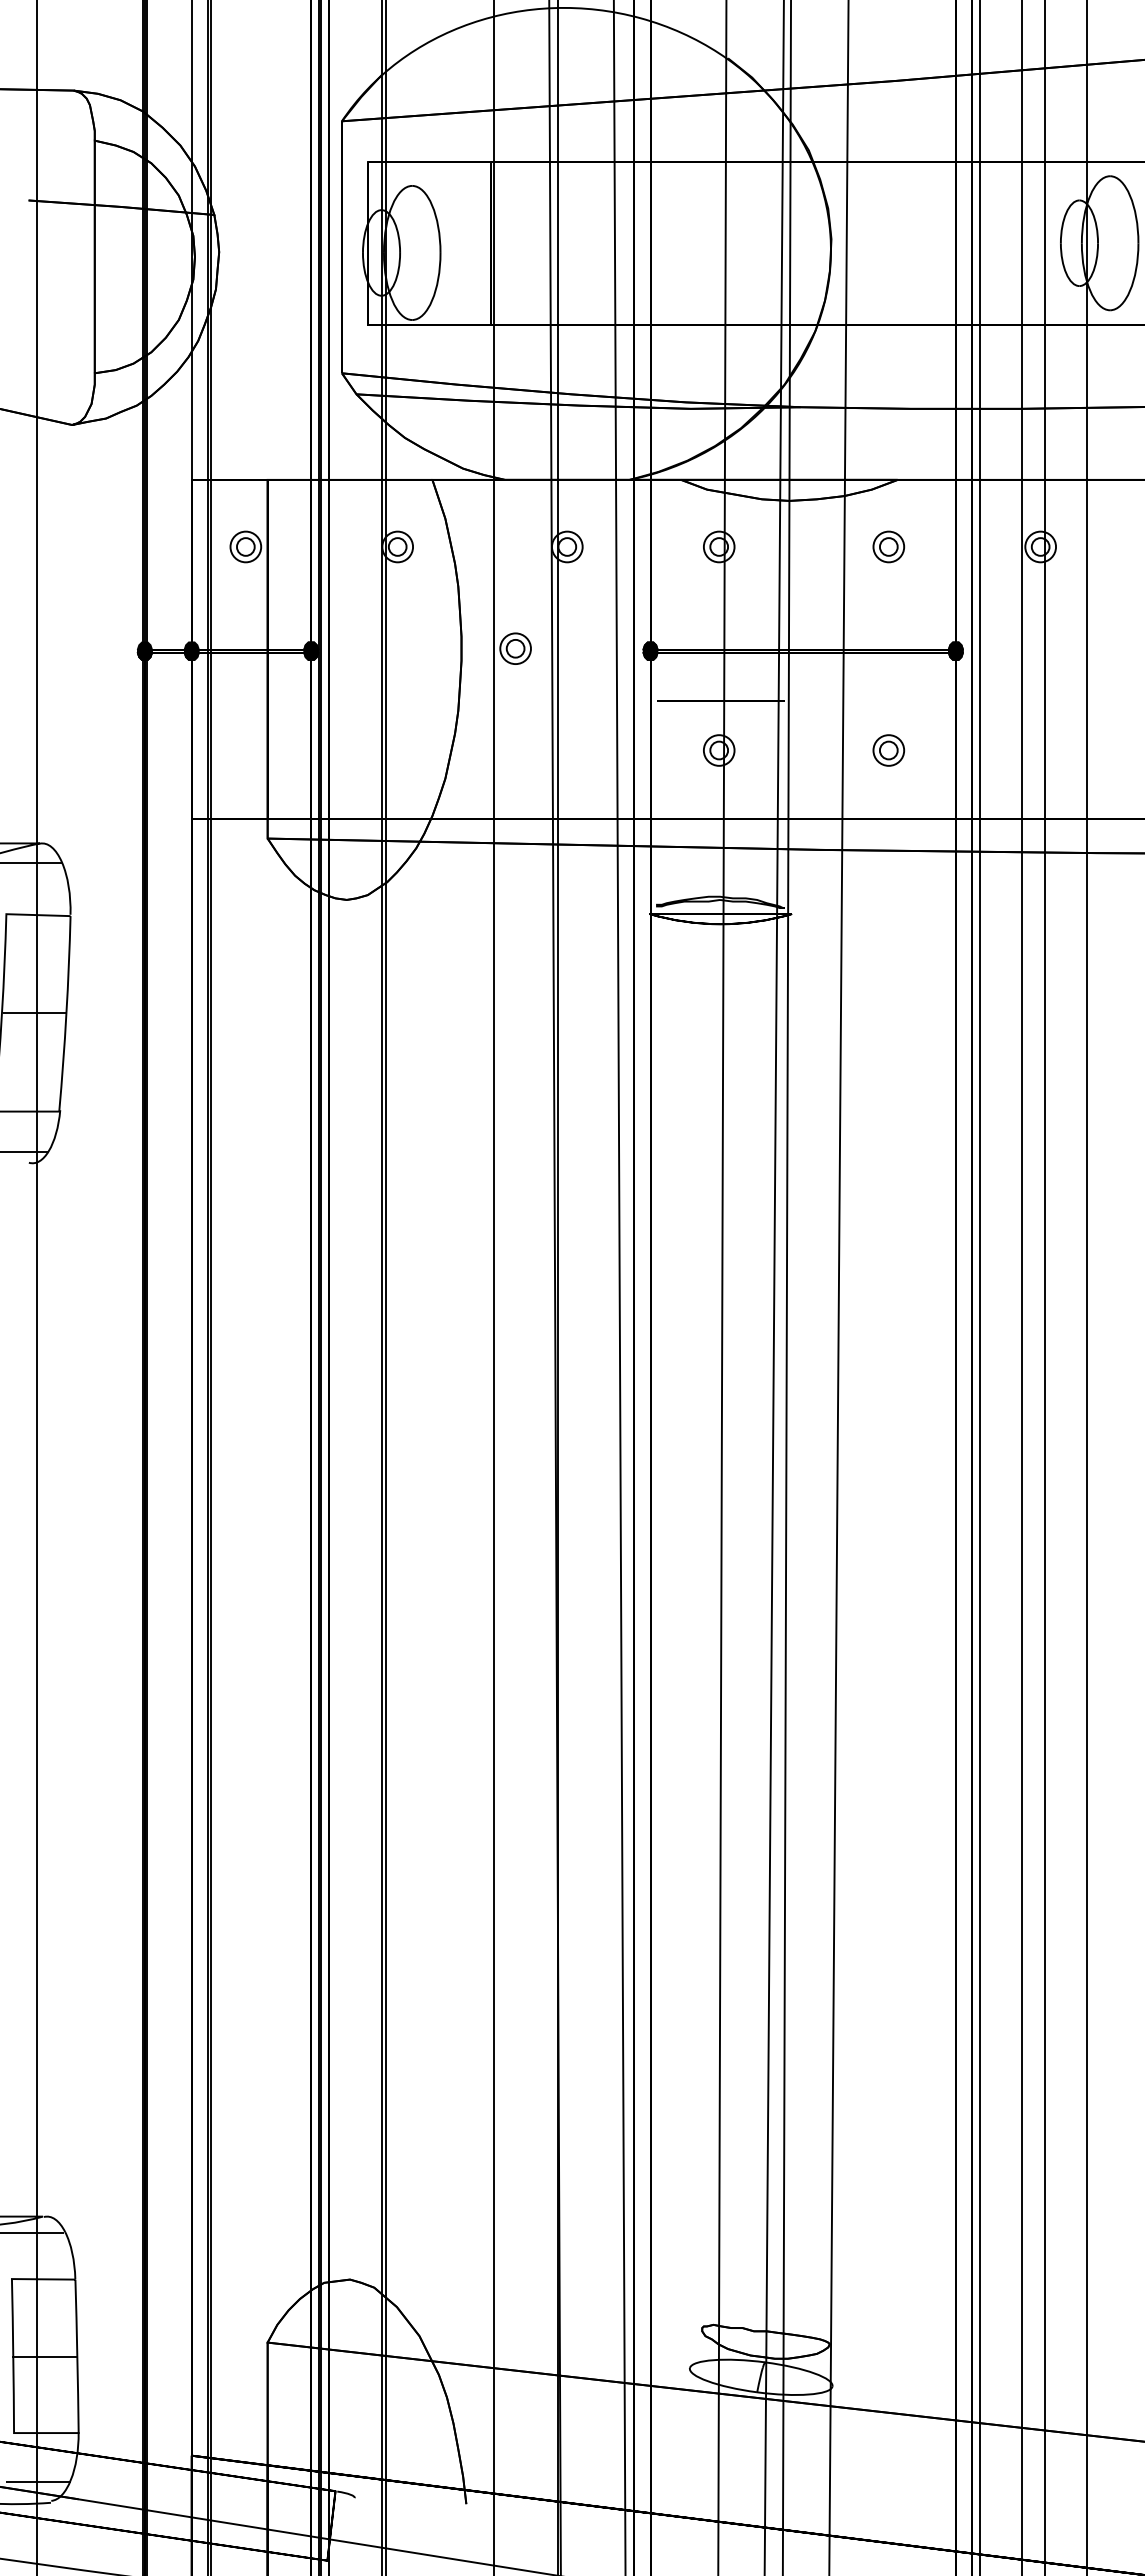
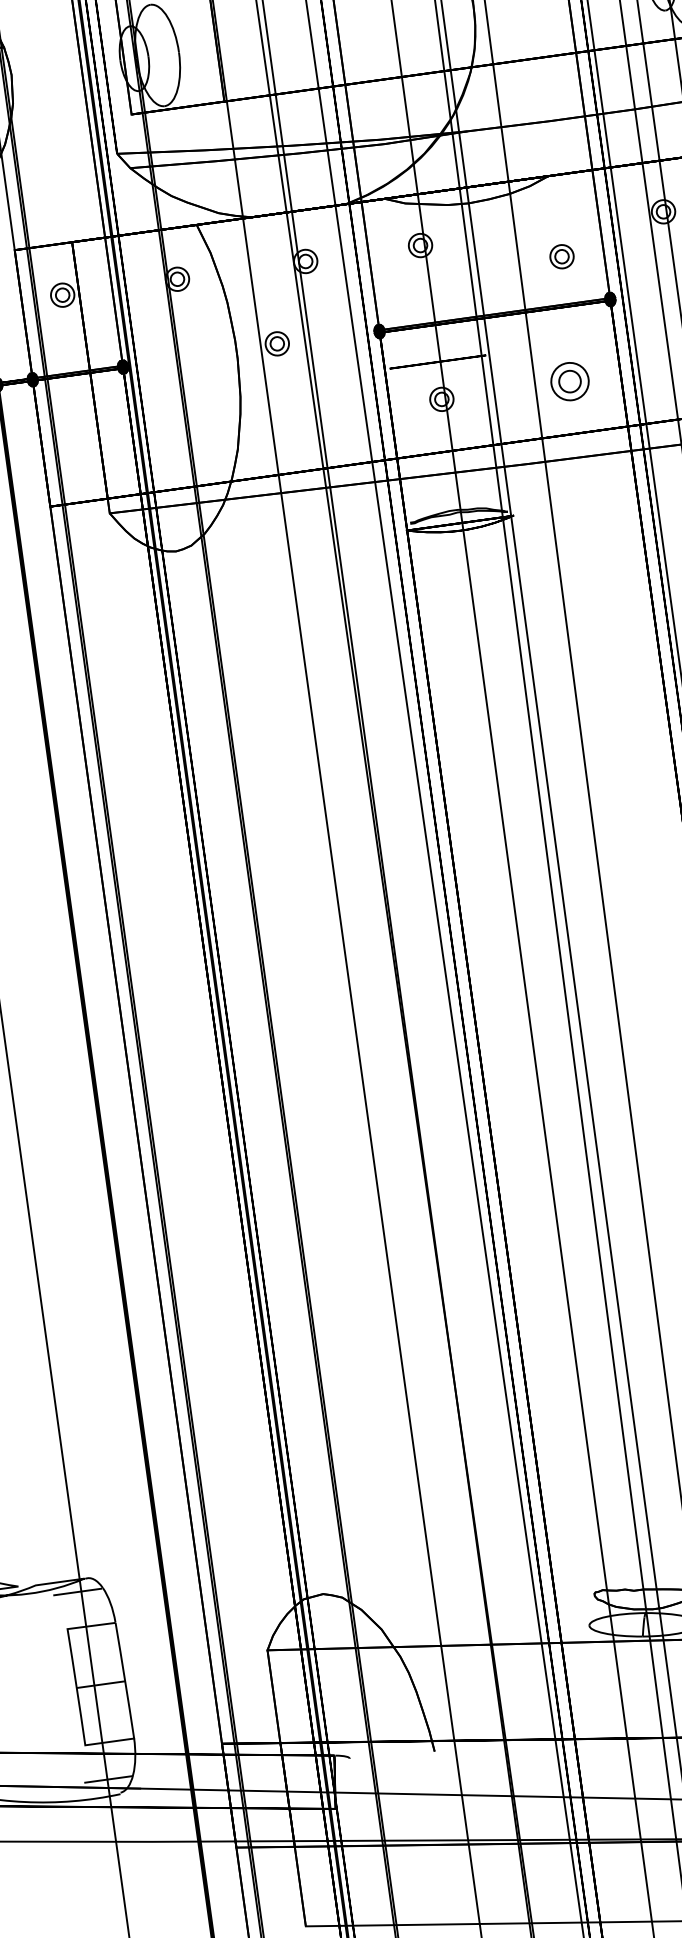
part: (888, 546) -> (561, 256), moved
part: (888, 750) -> (569, 381), size x1.6

